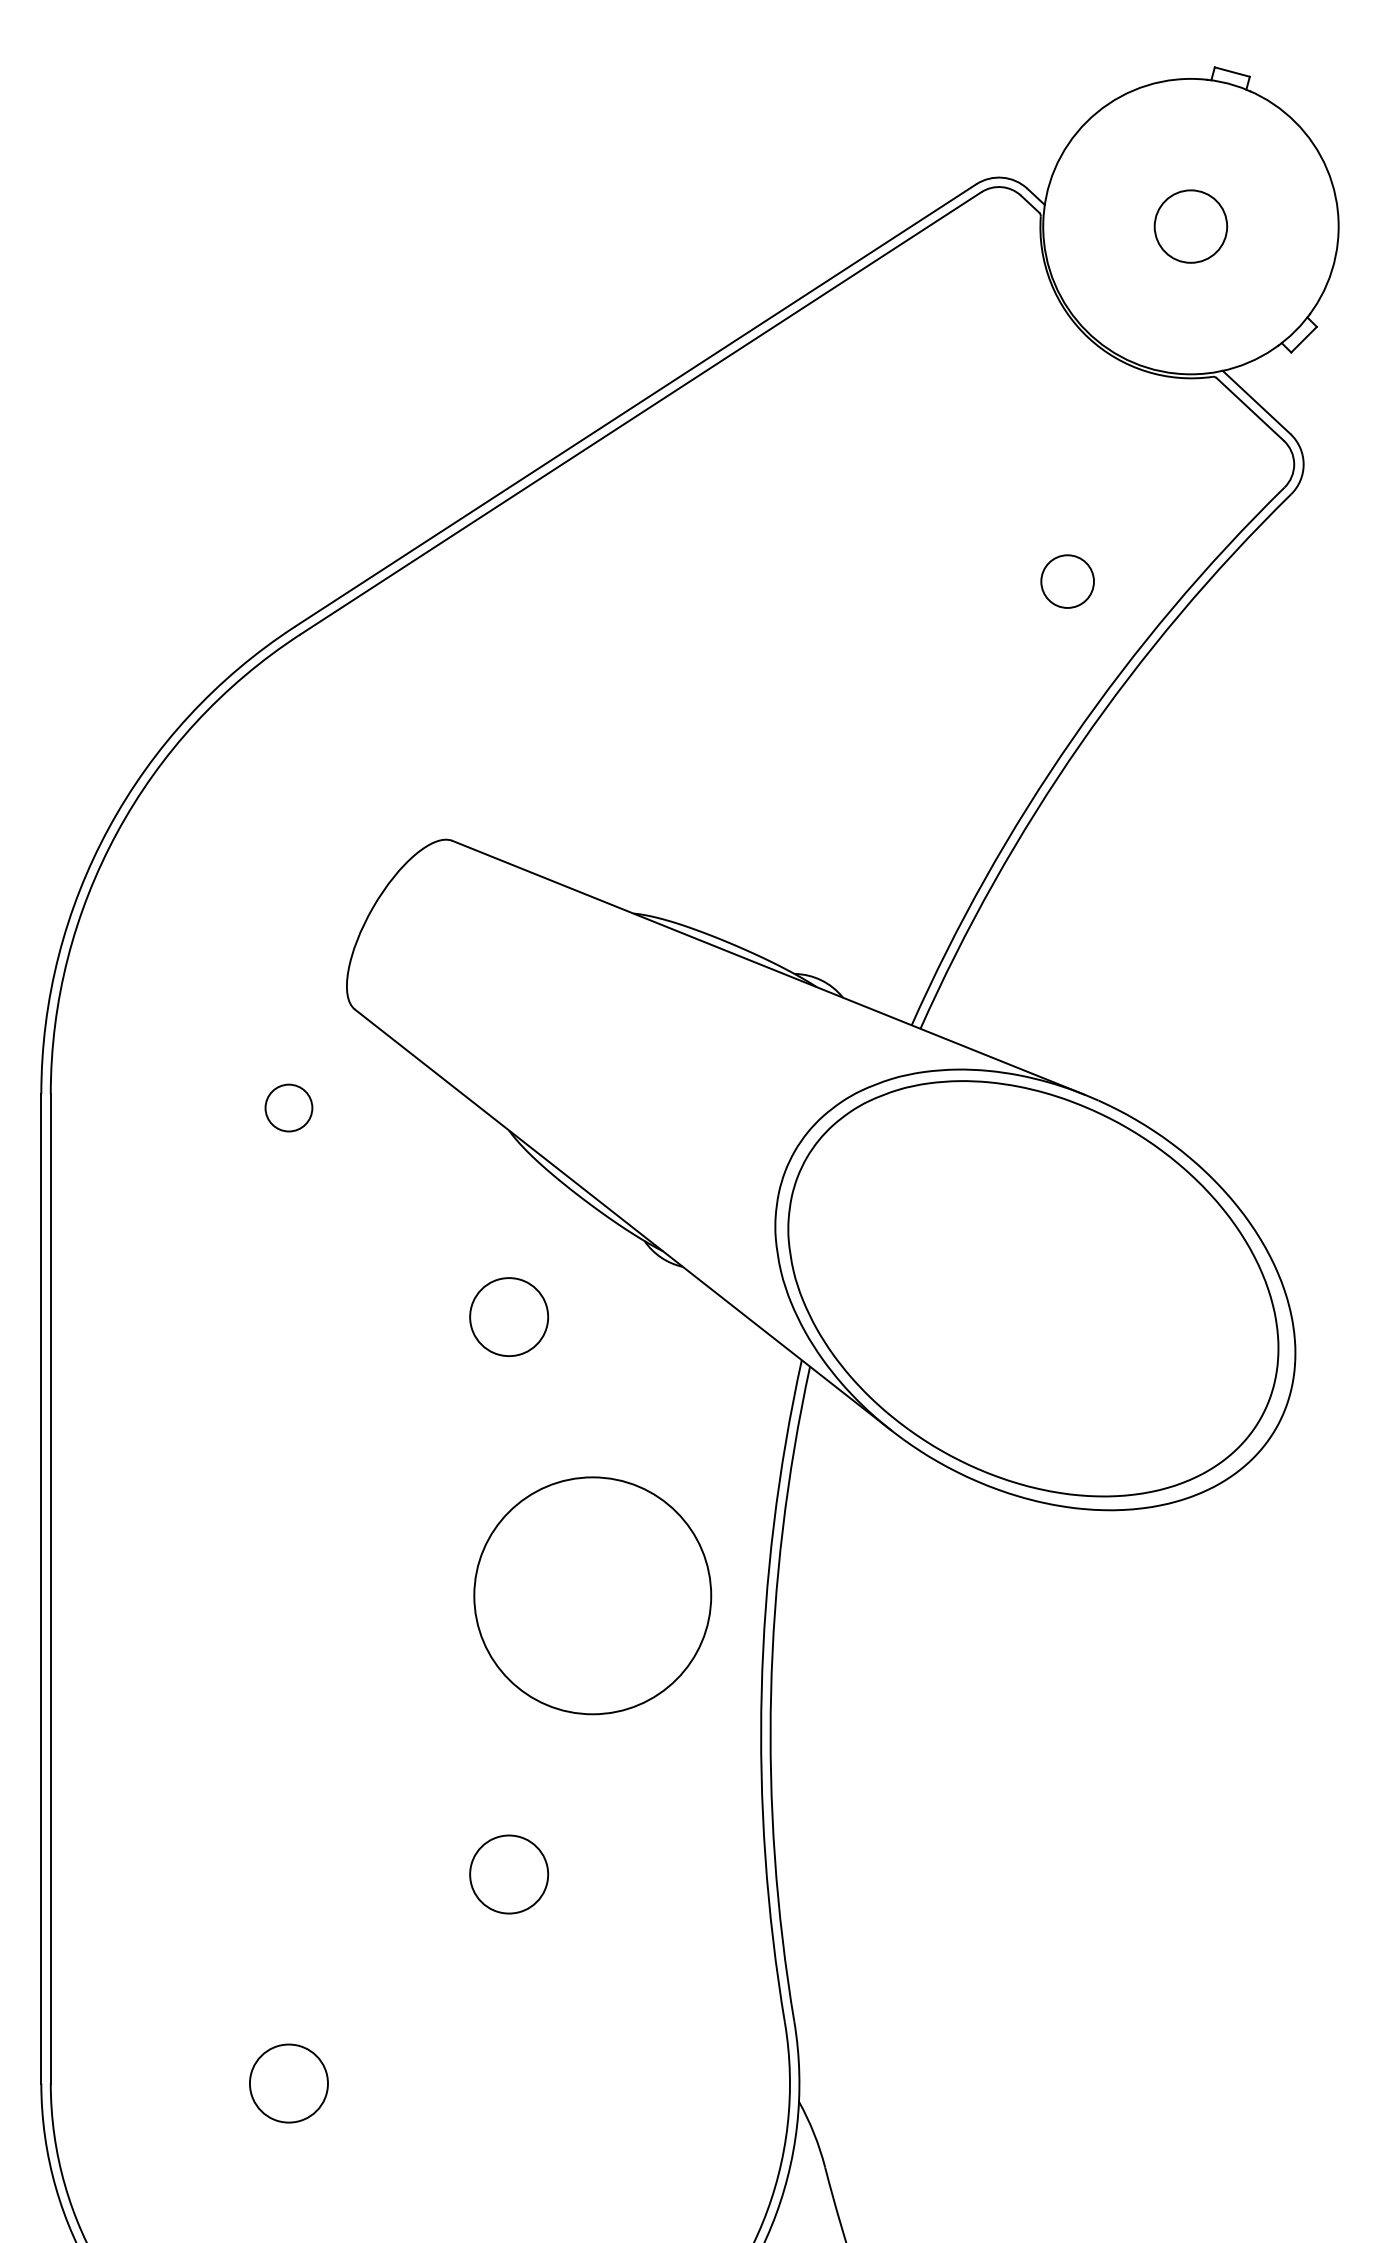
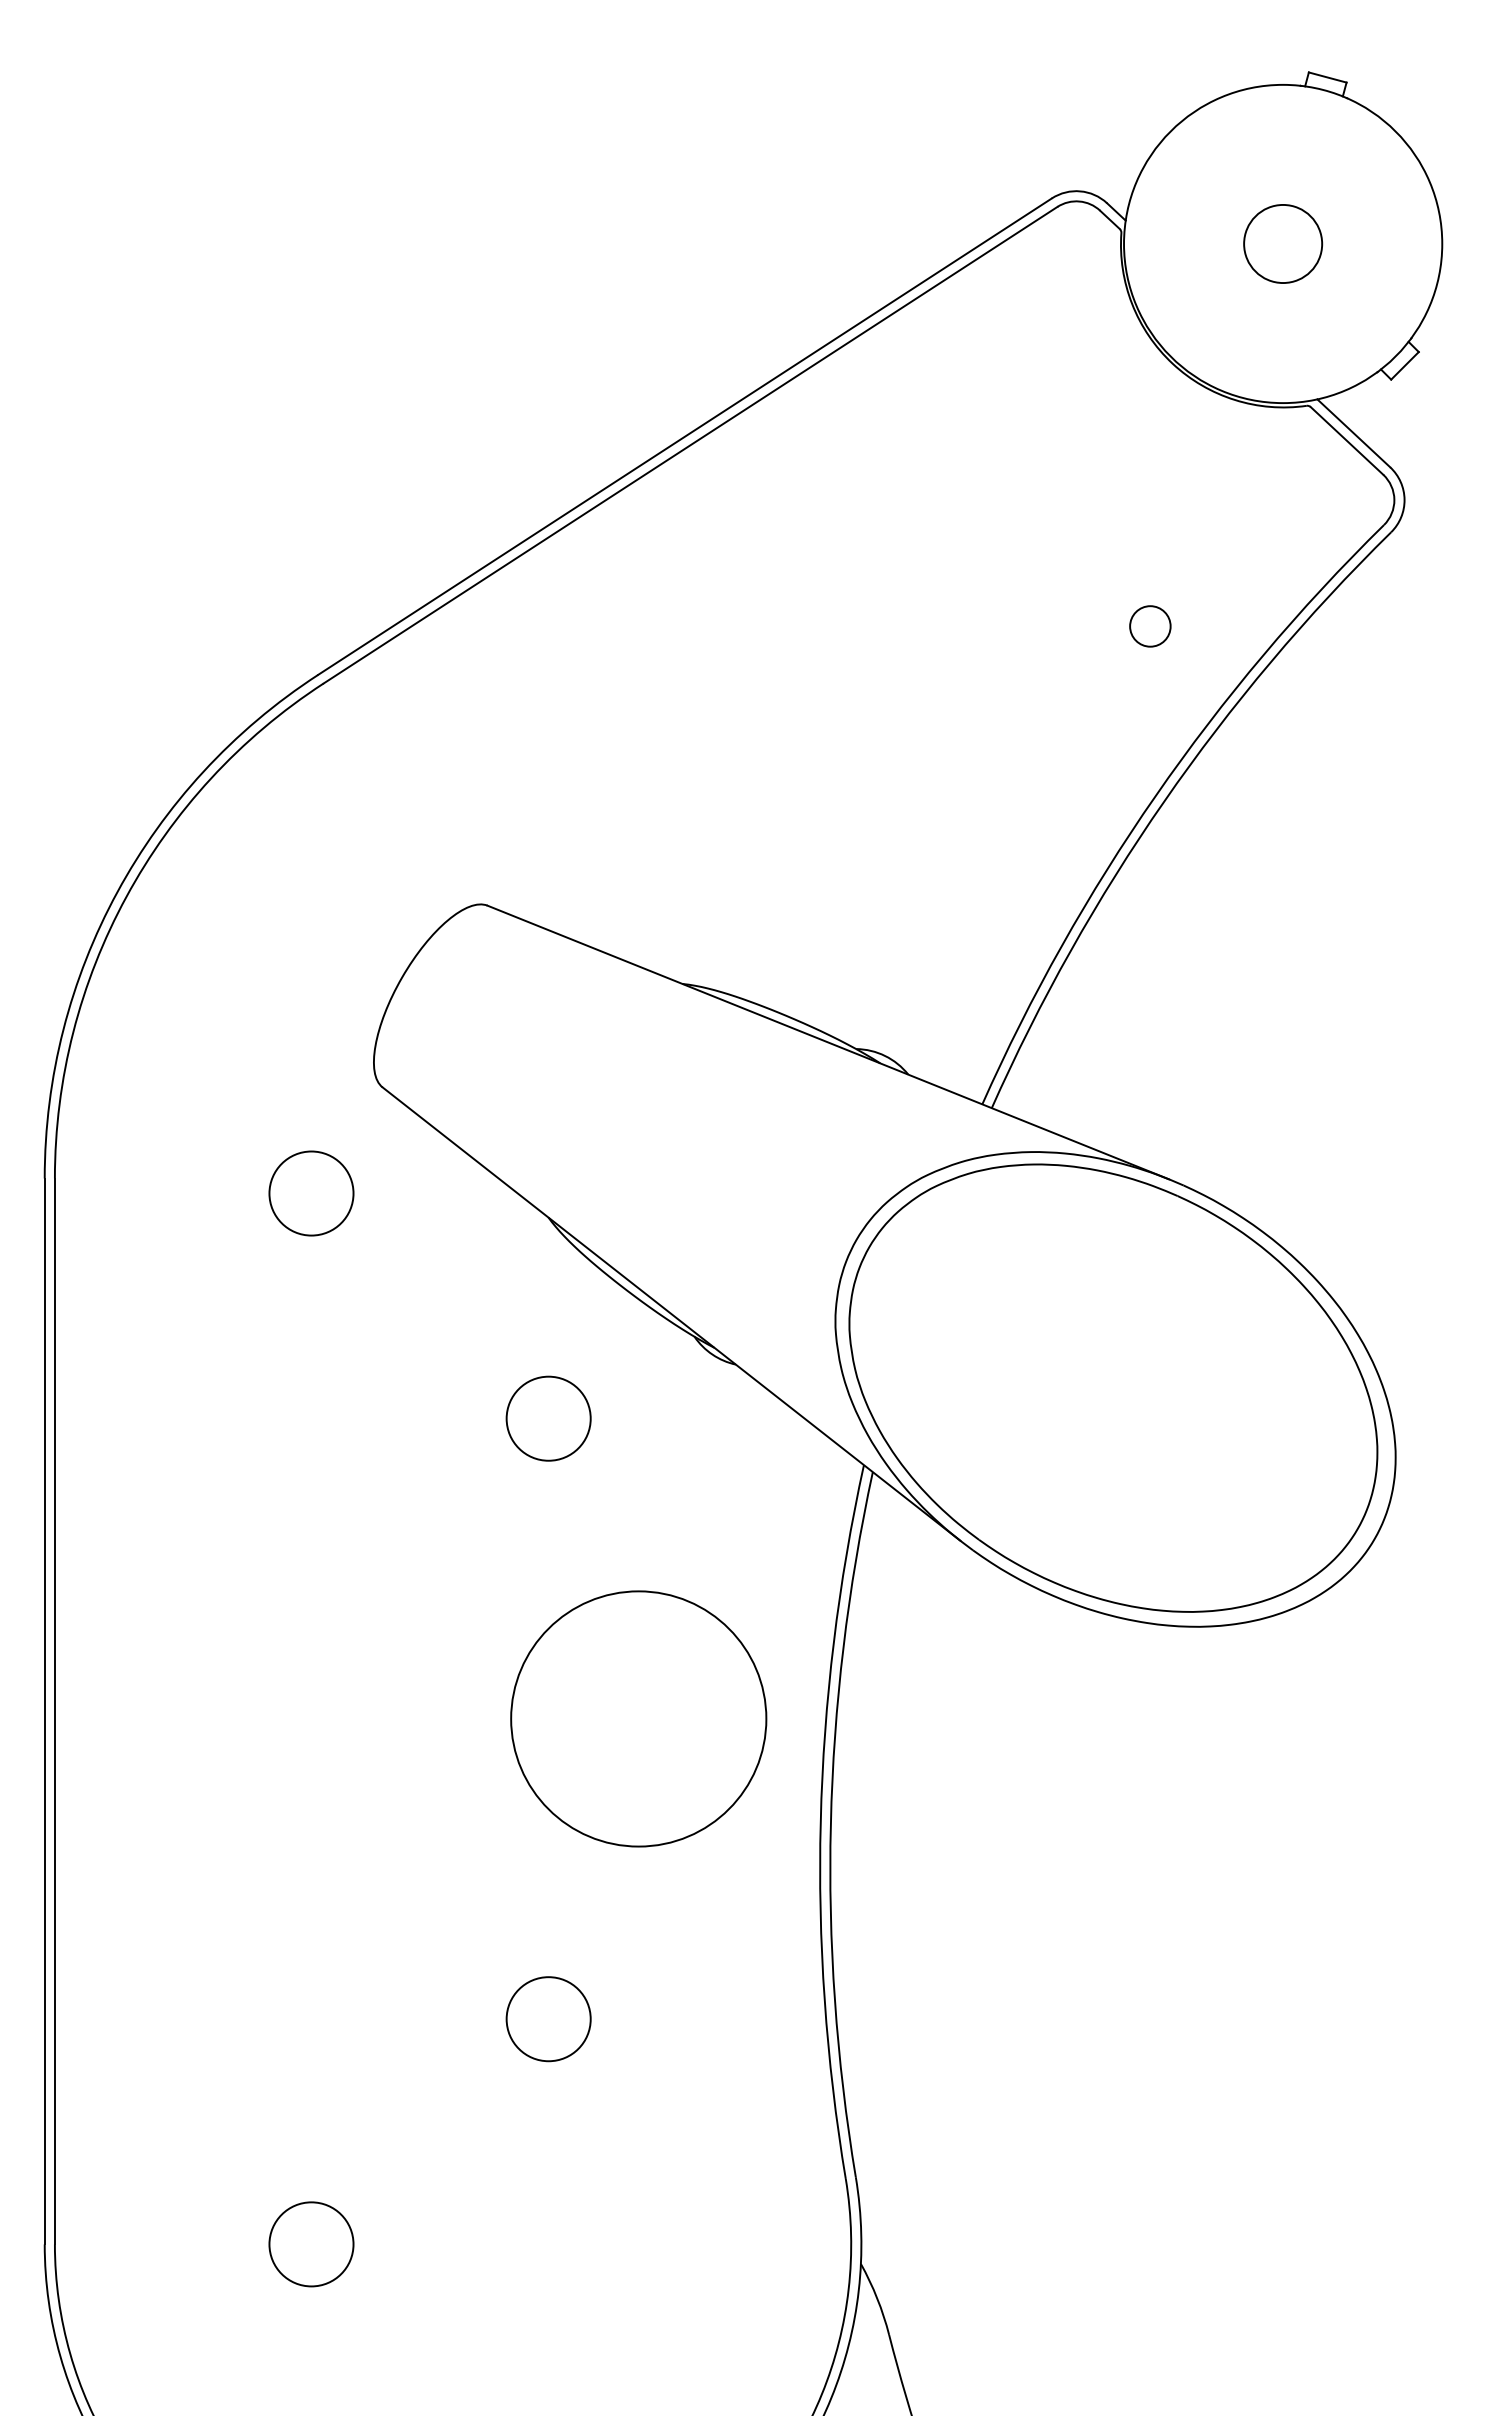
circle: (1067, 581) -> (1150, 626), size x0.71
circle: (288, 1108) -> (311, 1193), size x1.67

